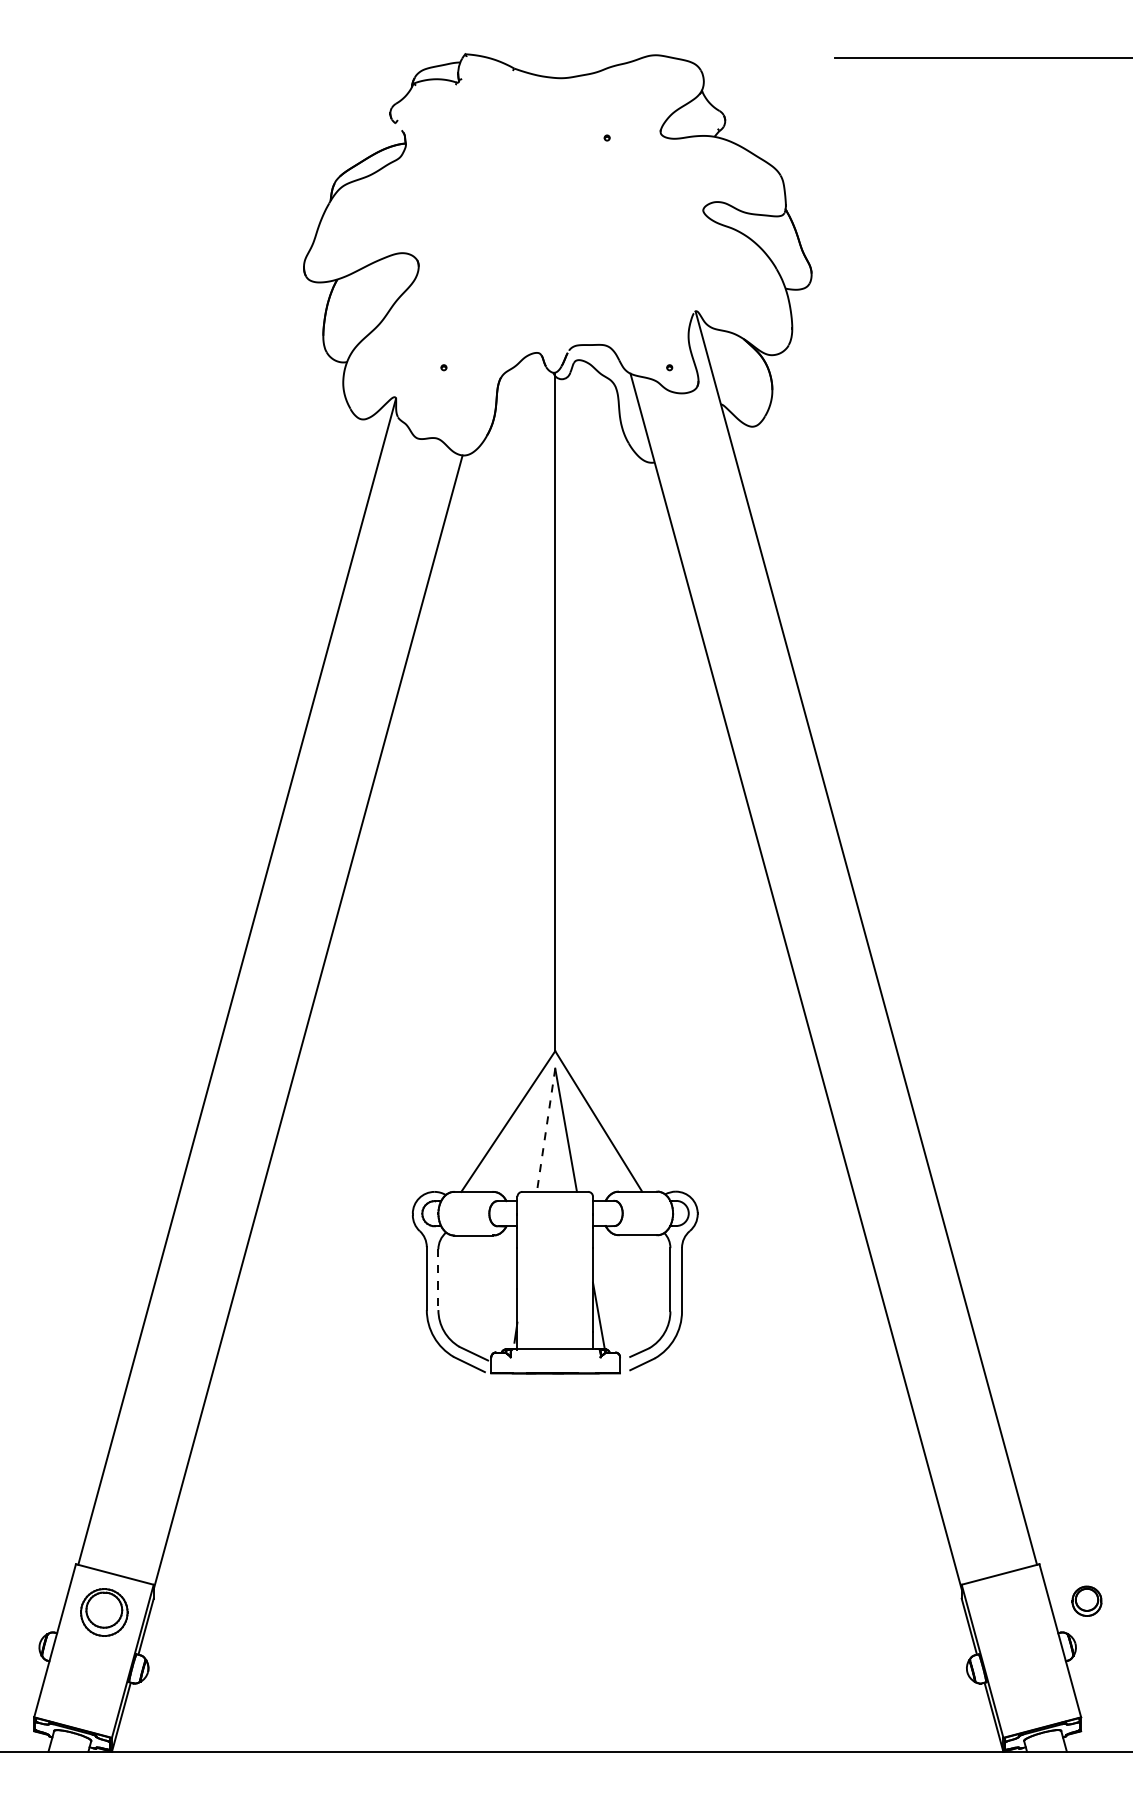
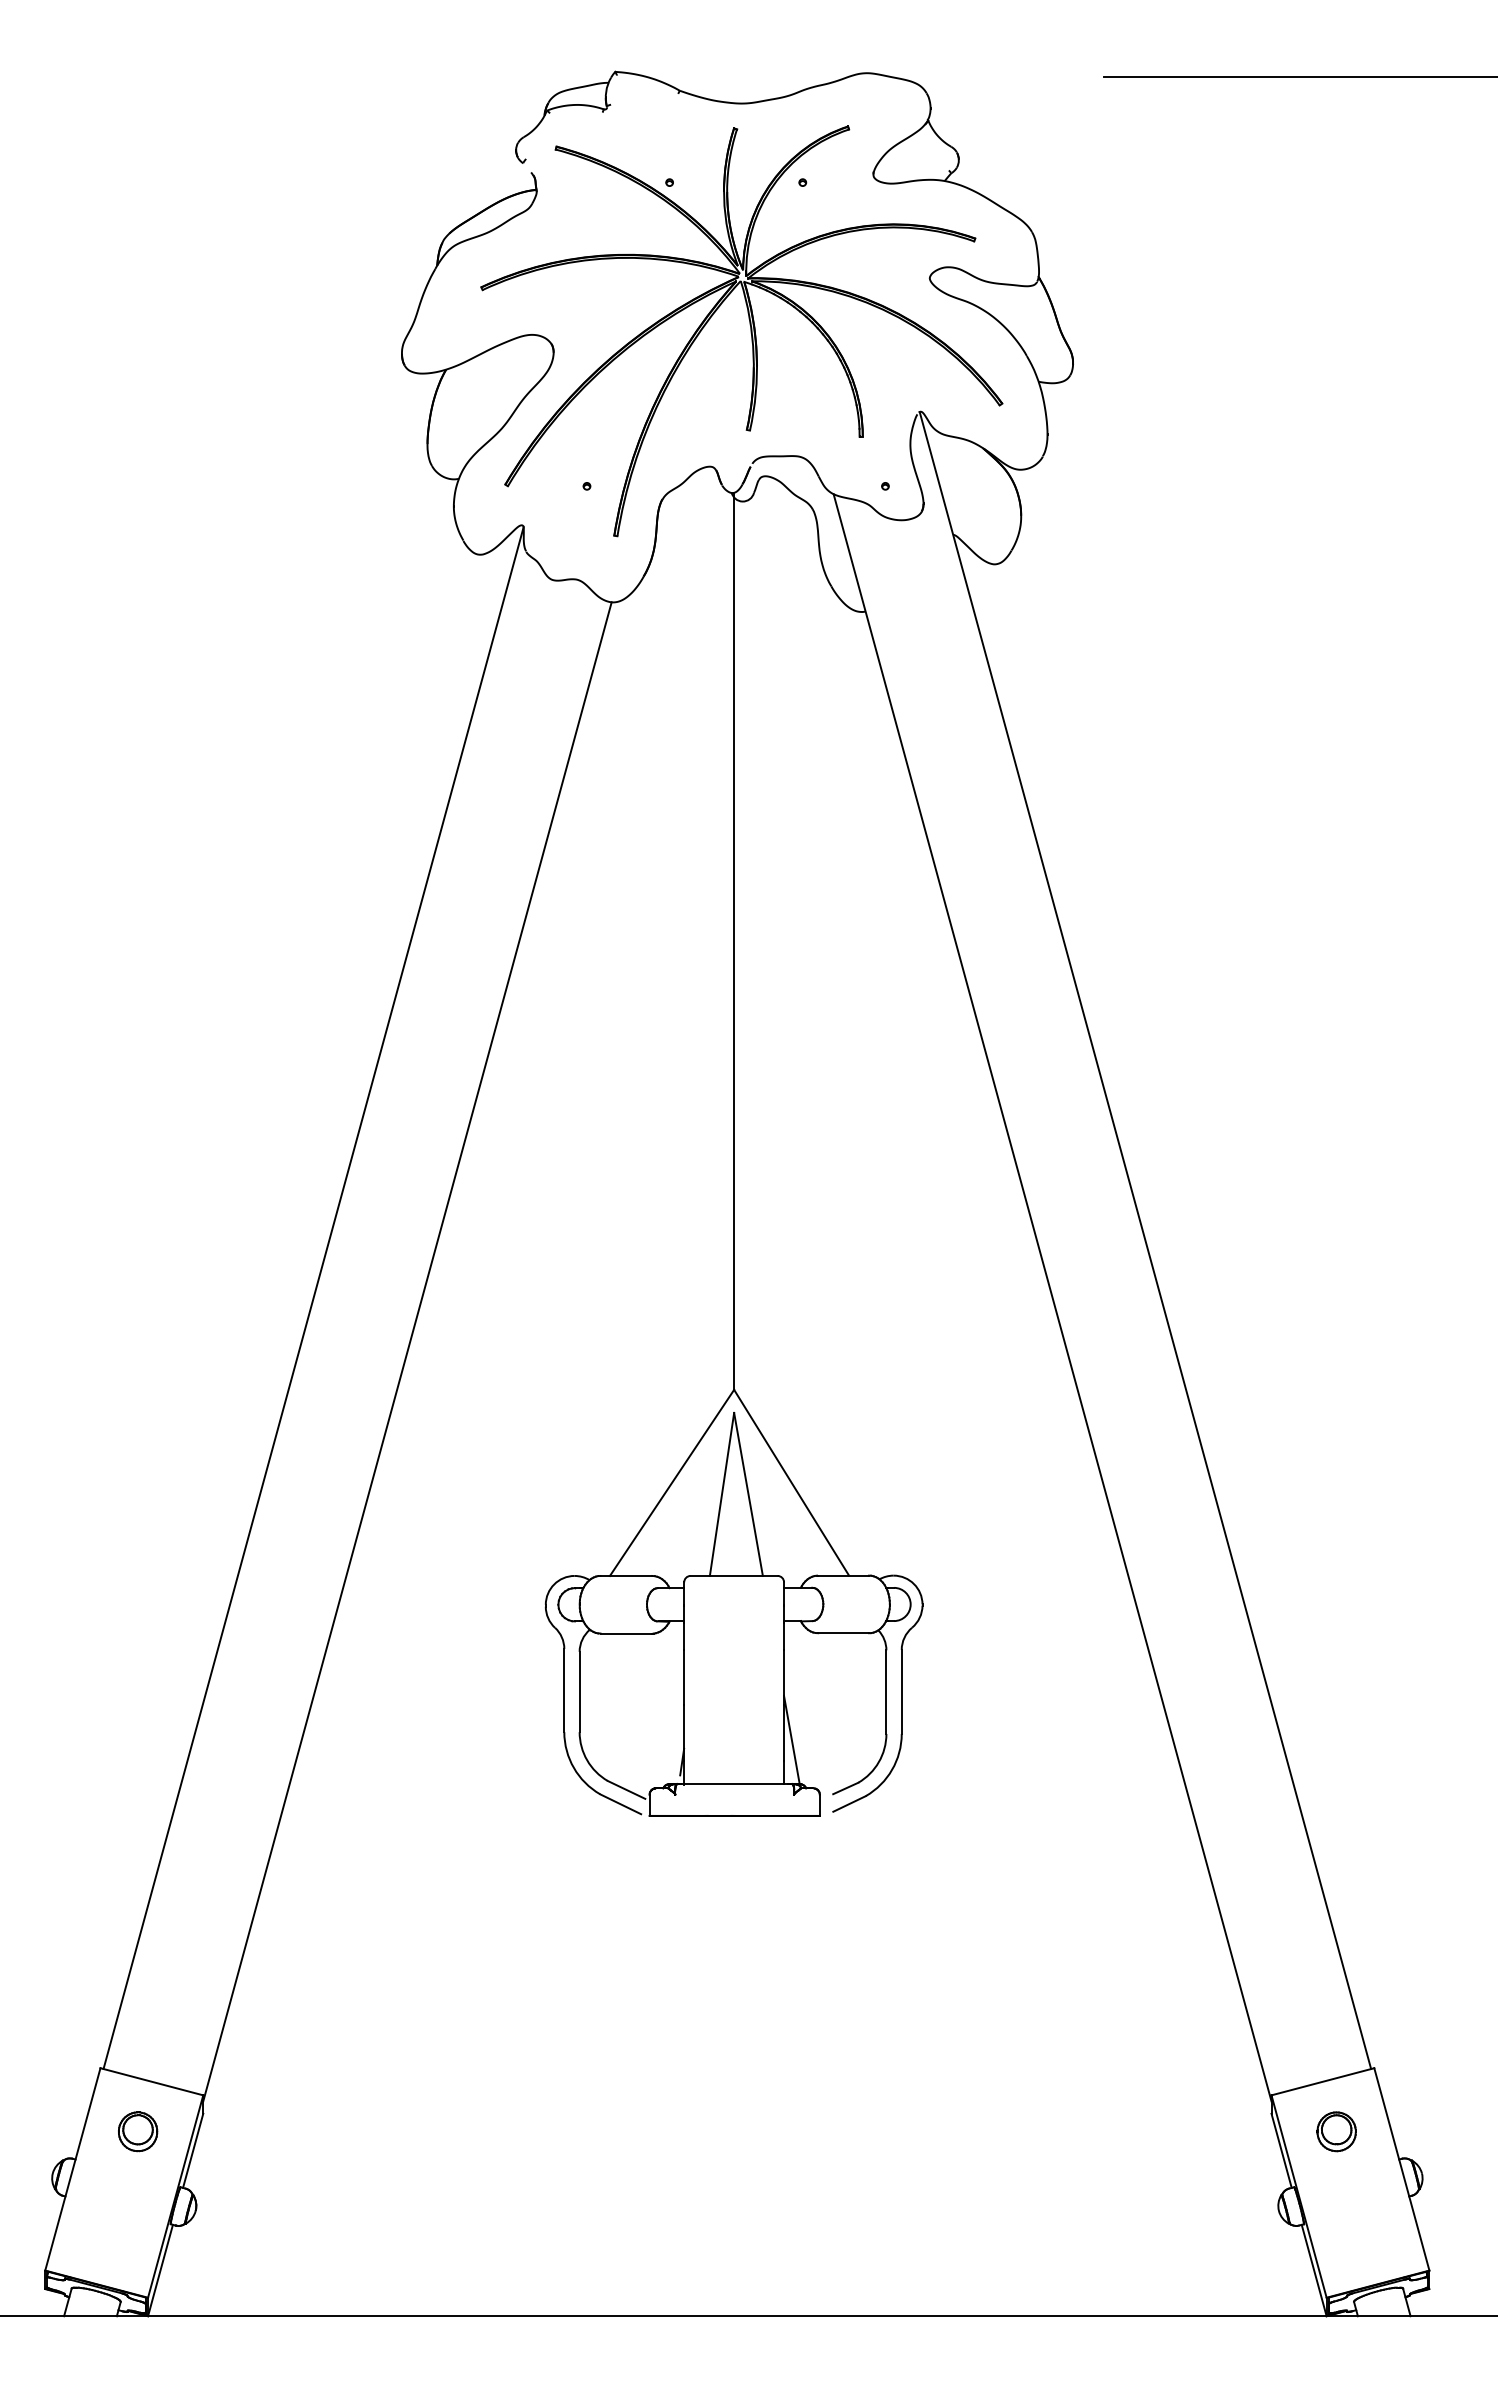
part: (561, 250) -> (742, 331), added
line: (546, 1130) -> (722, 1494), dashed -> solid
line: (438, 1280) -> (579, 1693), dashed -> solid
part: (1086, 1600) -> (1336, 2130), moved
part: (104, 1611) -> (138, 2130), size x0.62

